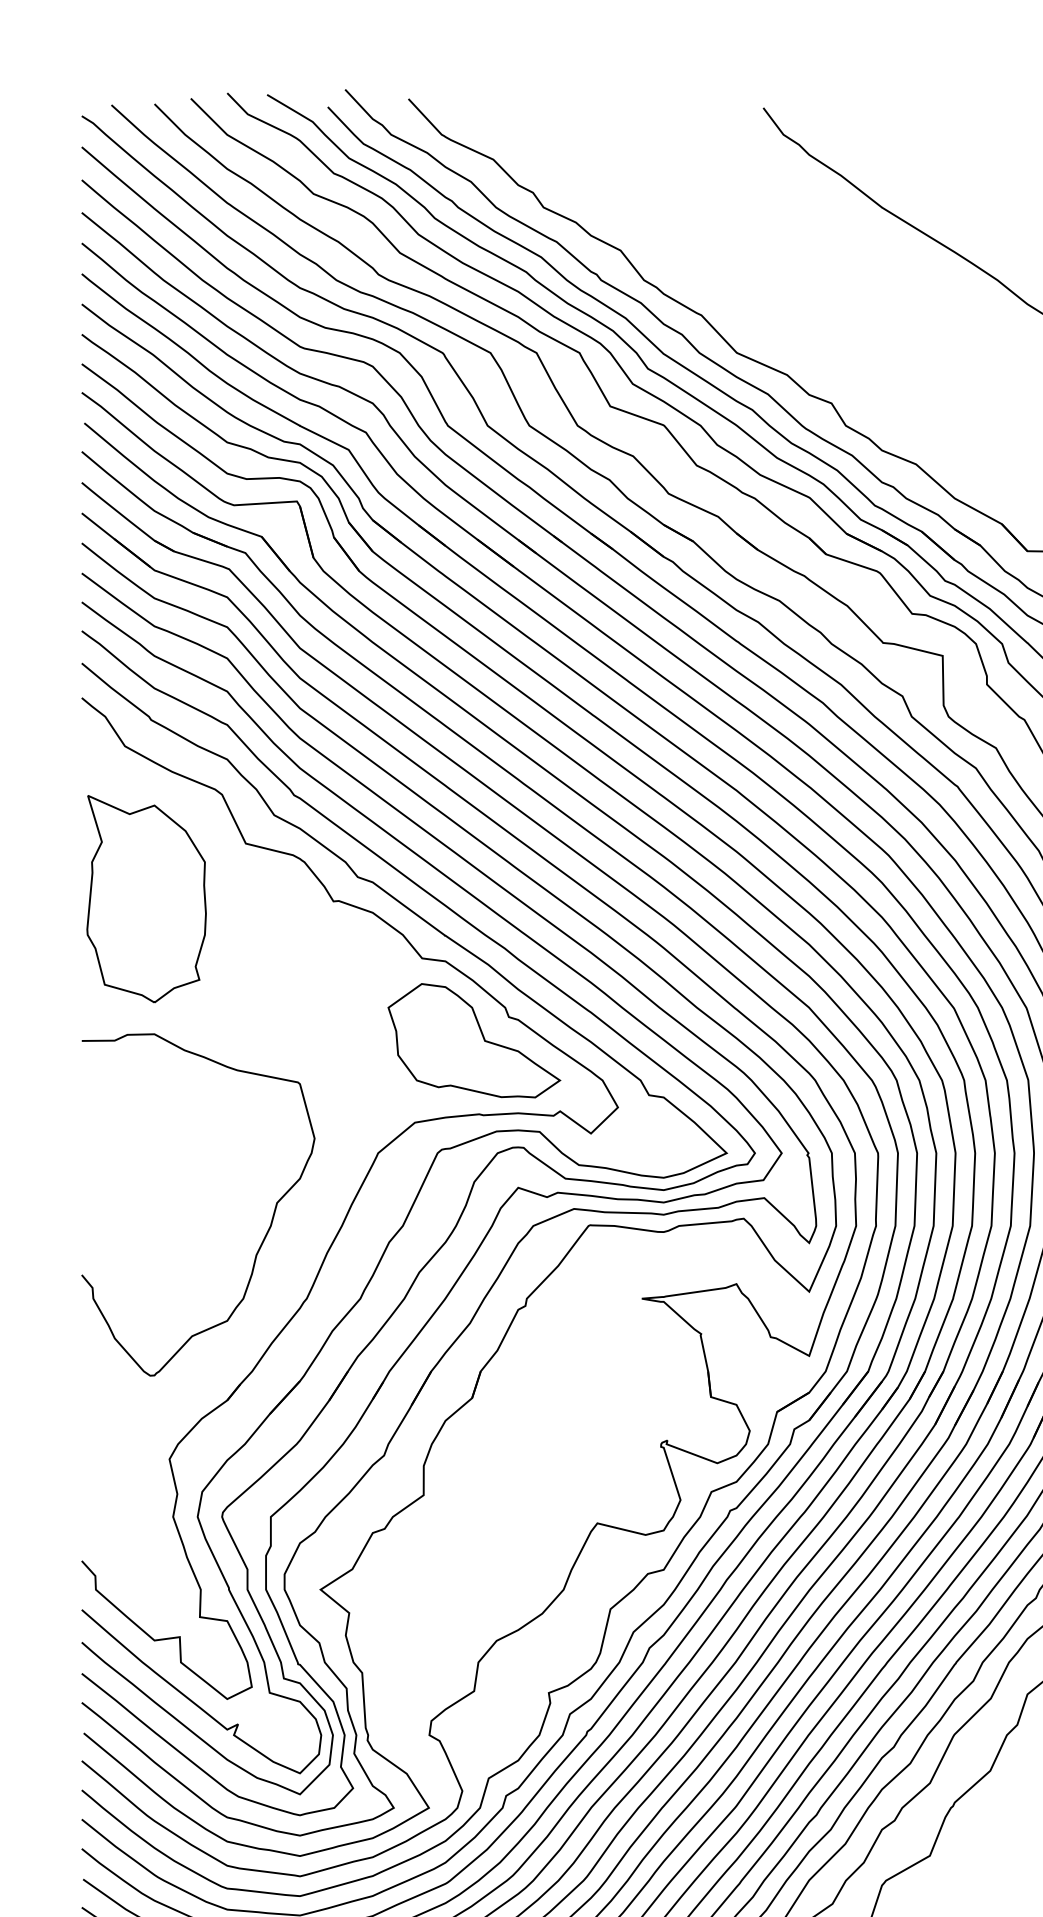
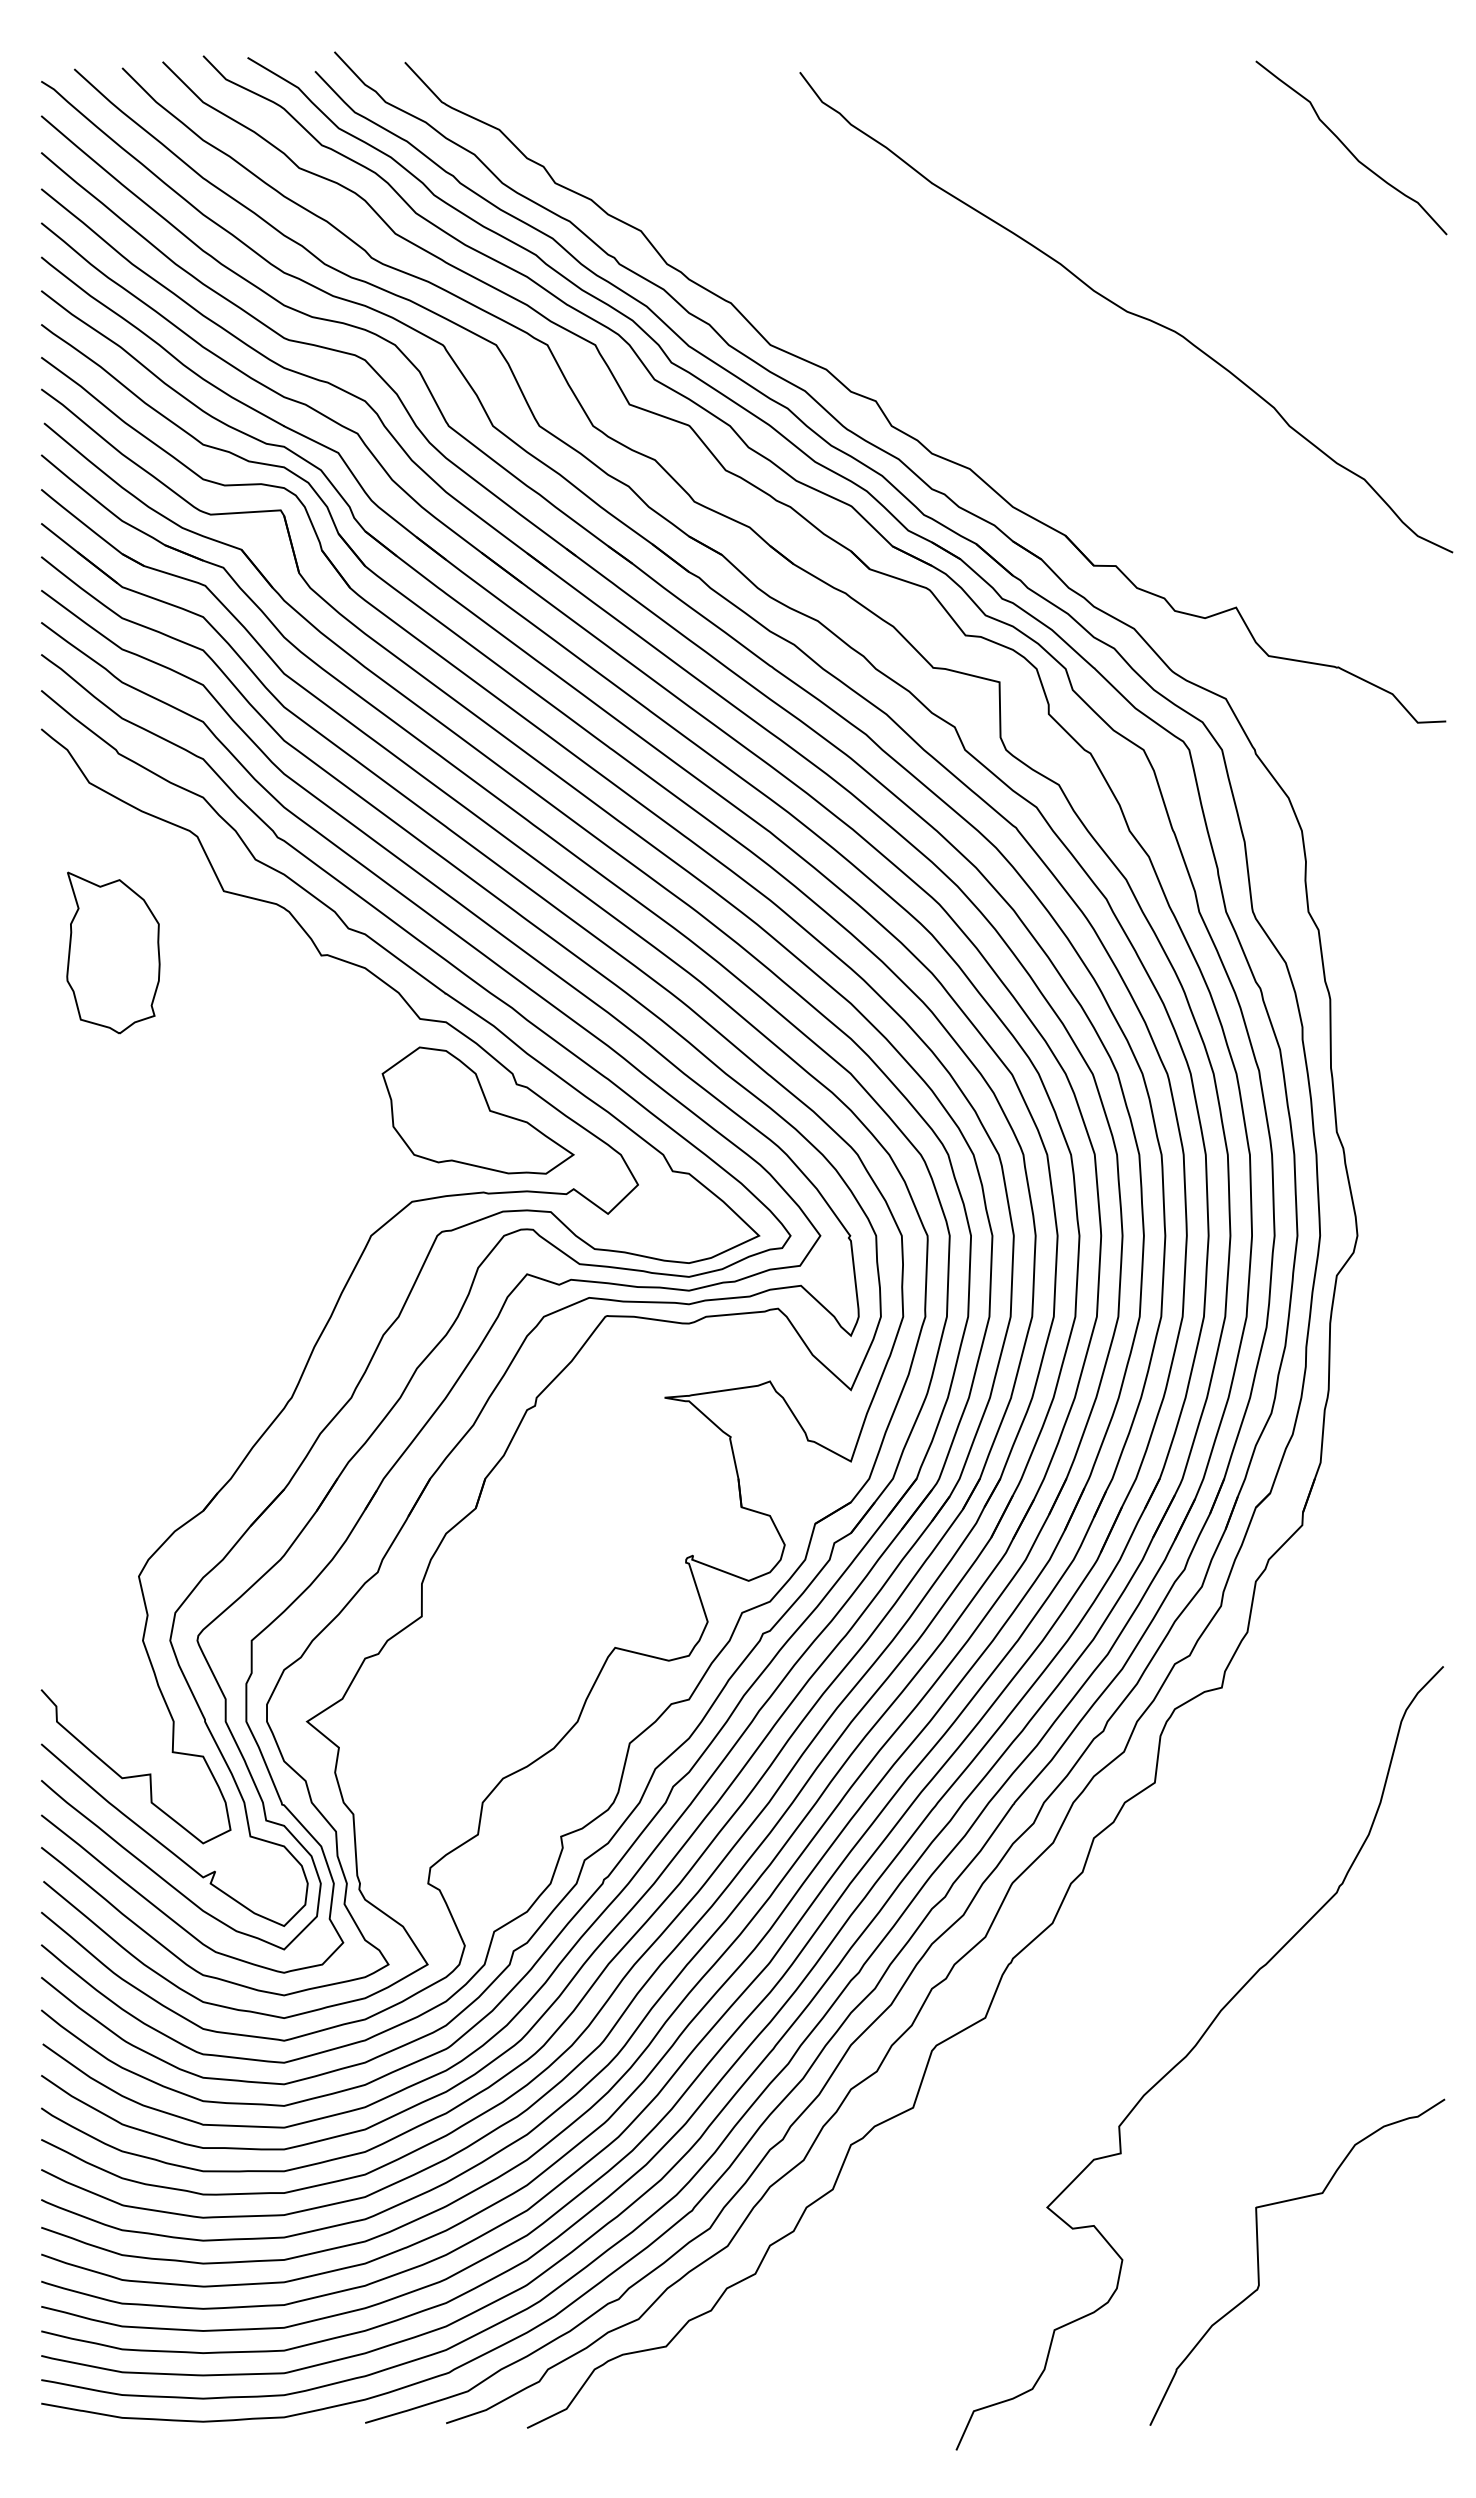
part: (146, 898) -> (113, 952), size x0.7
curve: (263, 1238) -> (243, 1330), removed

